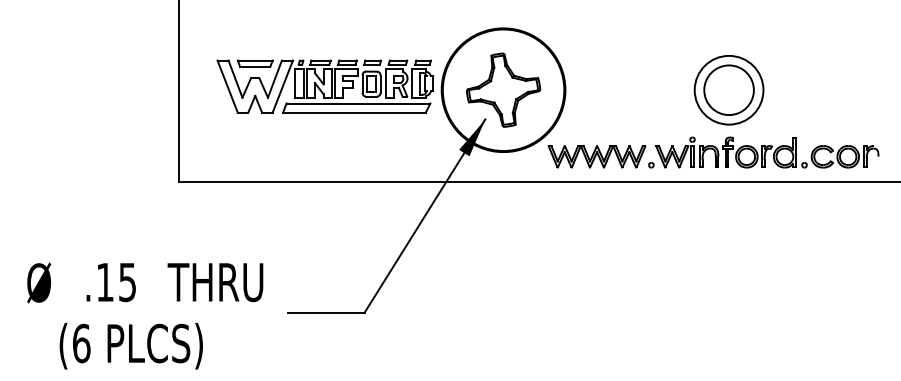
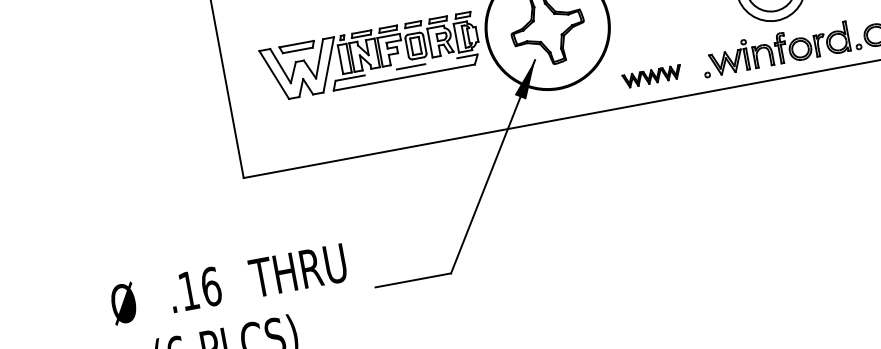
line: (358, 103) -> (406, 67), solid -> dashed
part: (596, 156) -> (651, 76), size x0.6
text: (127, 282) -> (211, 286), .15 -> .16

